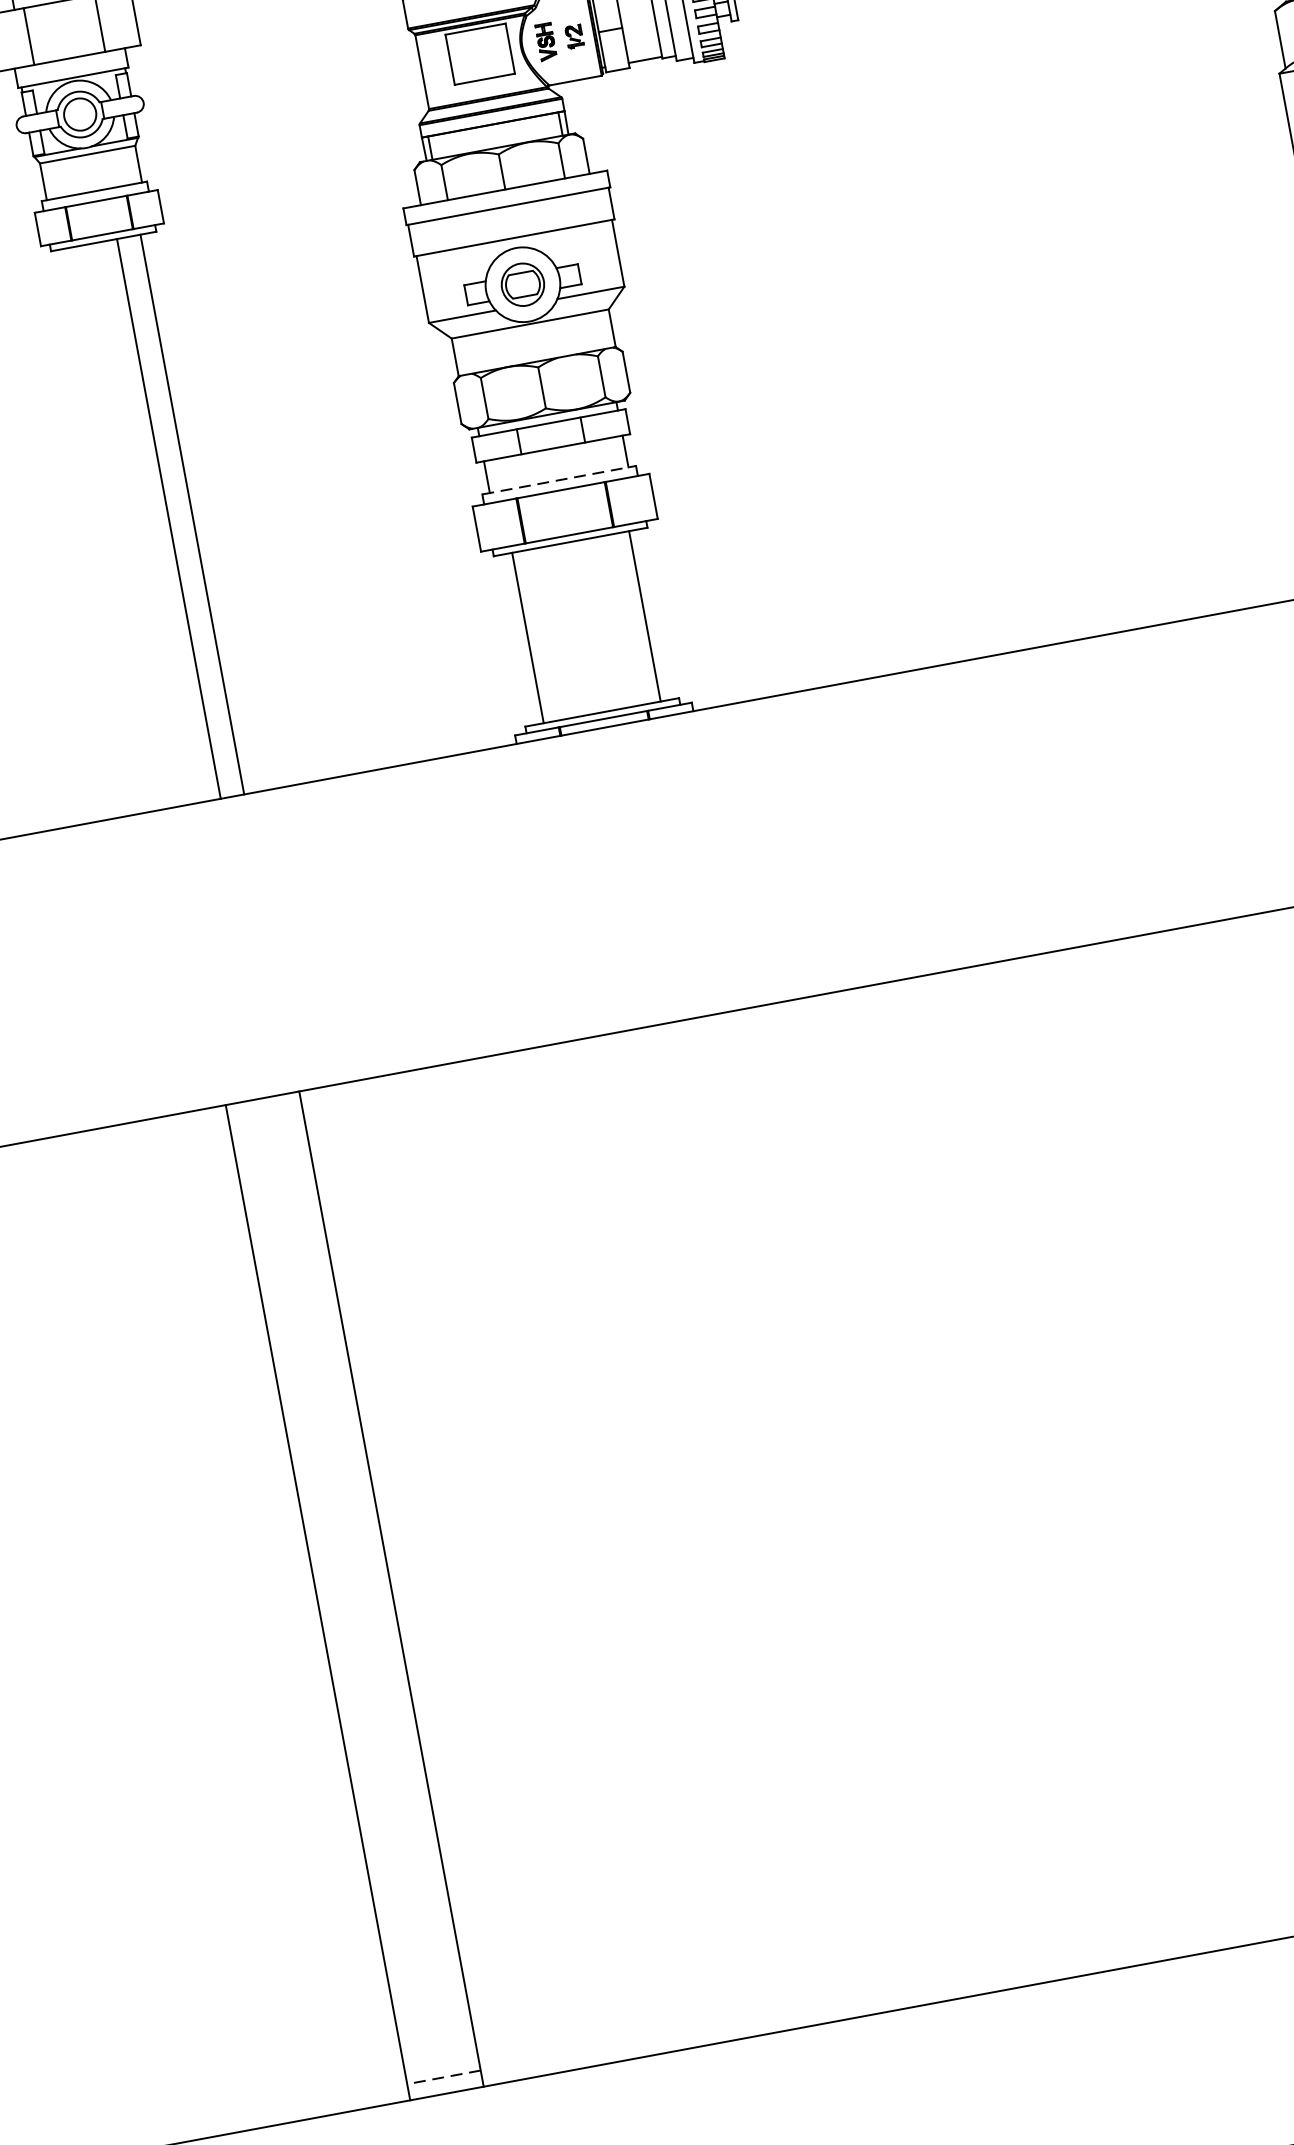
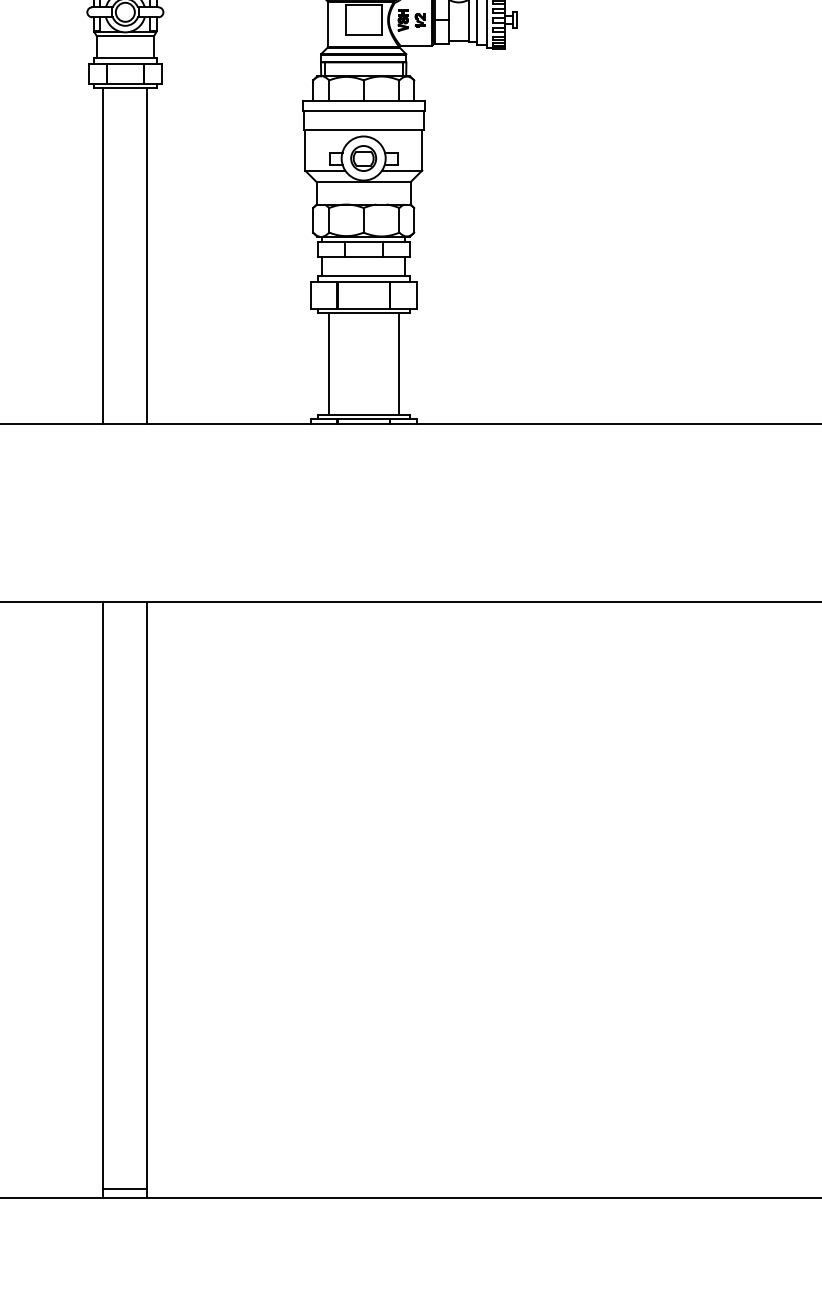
line: (560, 479) -> (364, 275), dashed -> solid
line: (168, 517) -> (103, 255), moved
line: (442, 2077) -> (124, 1188), dashed -> solid

